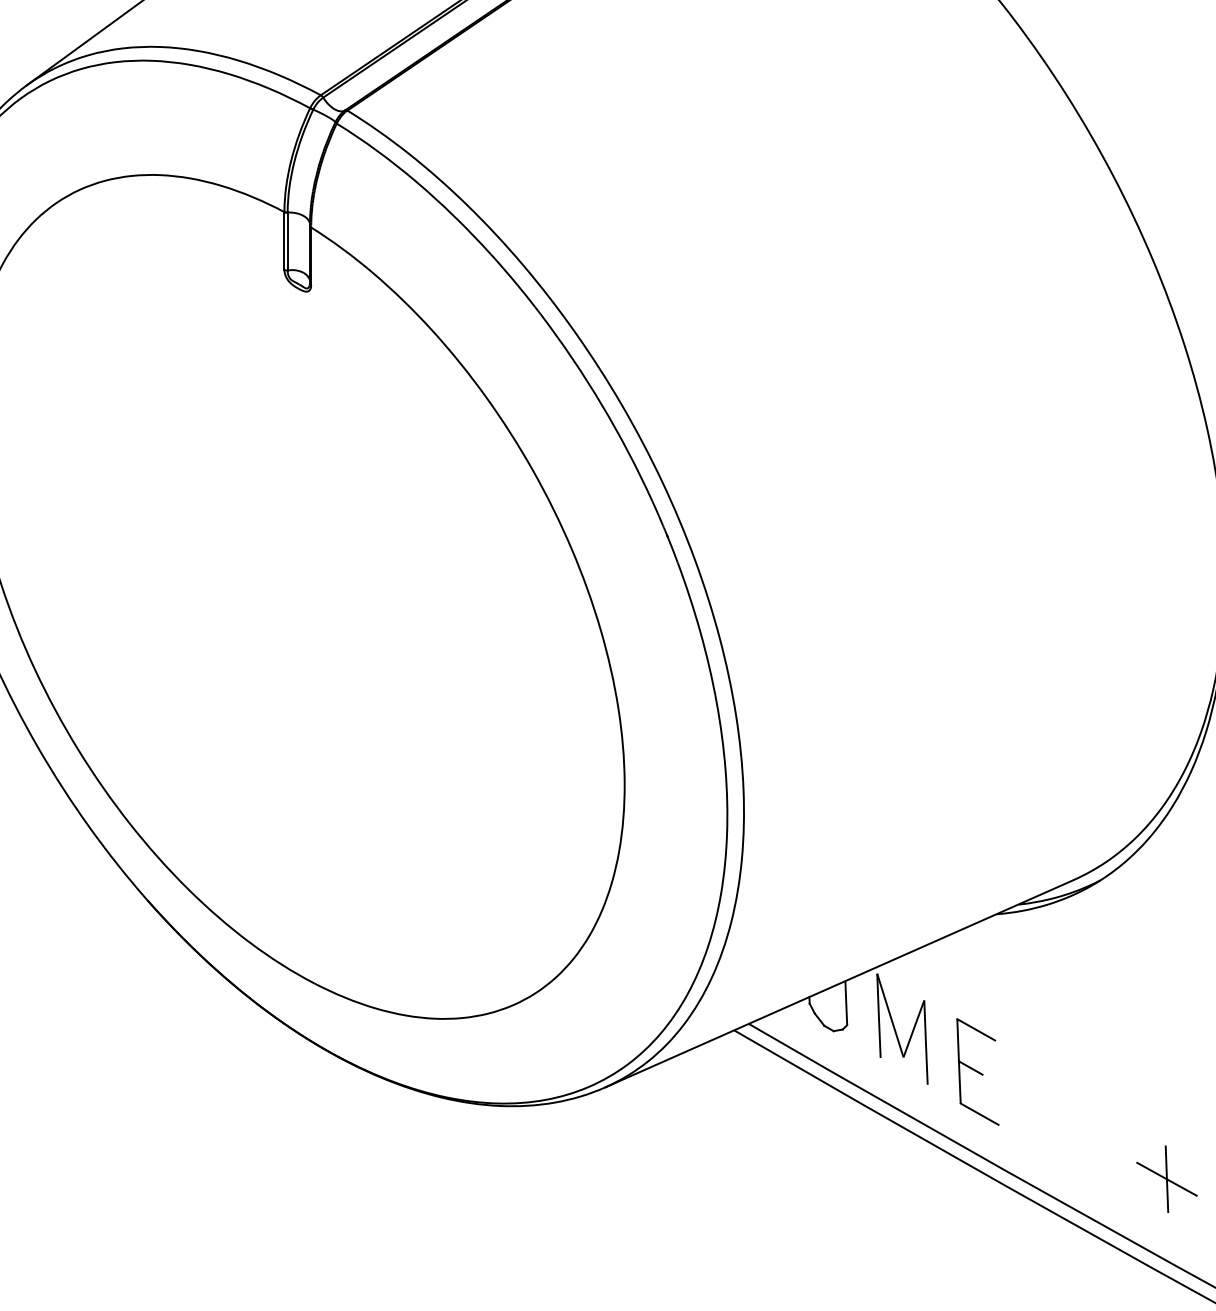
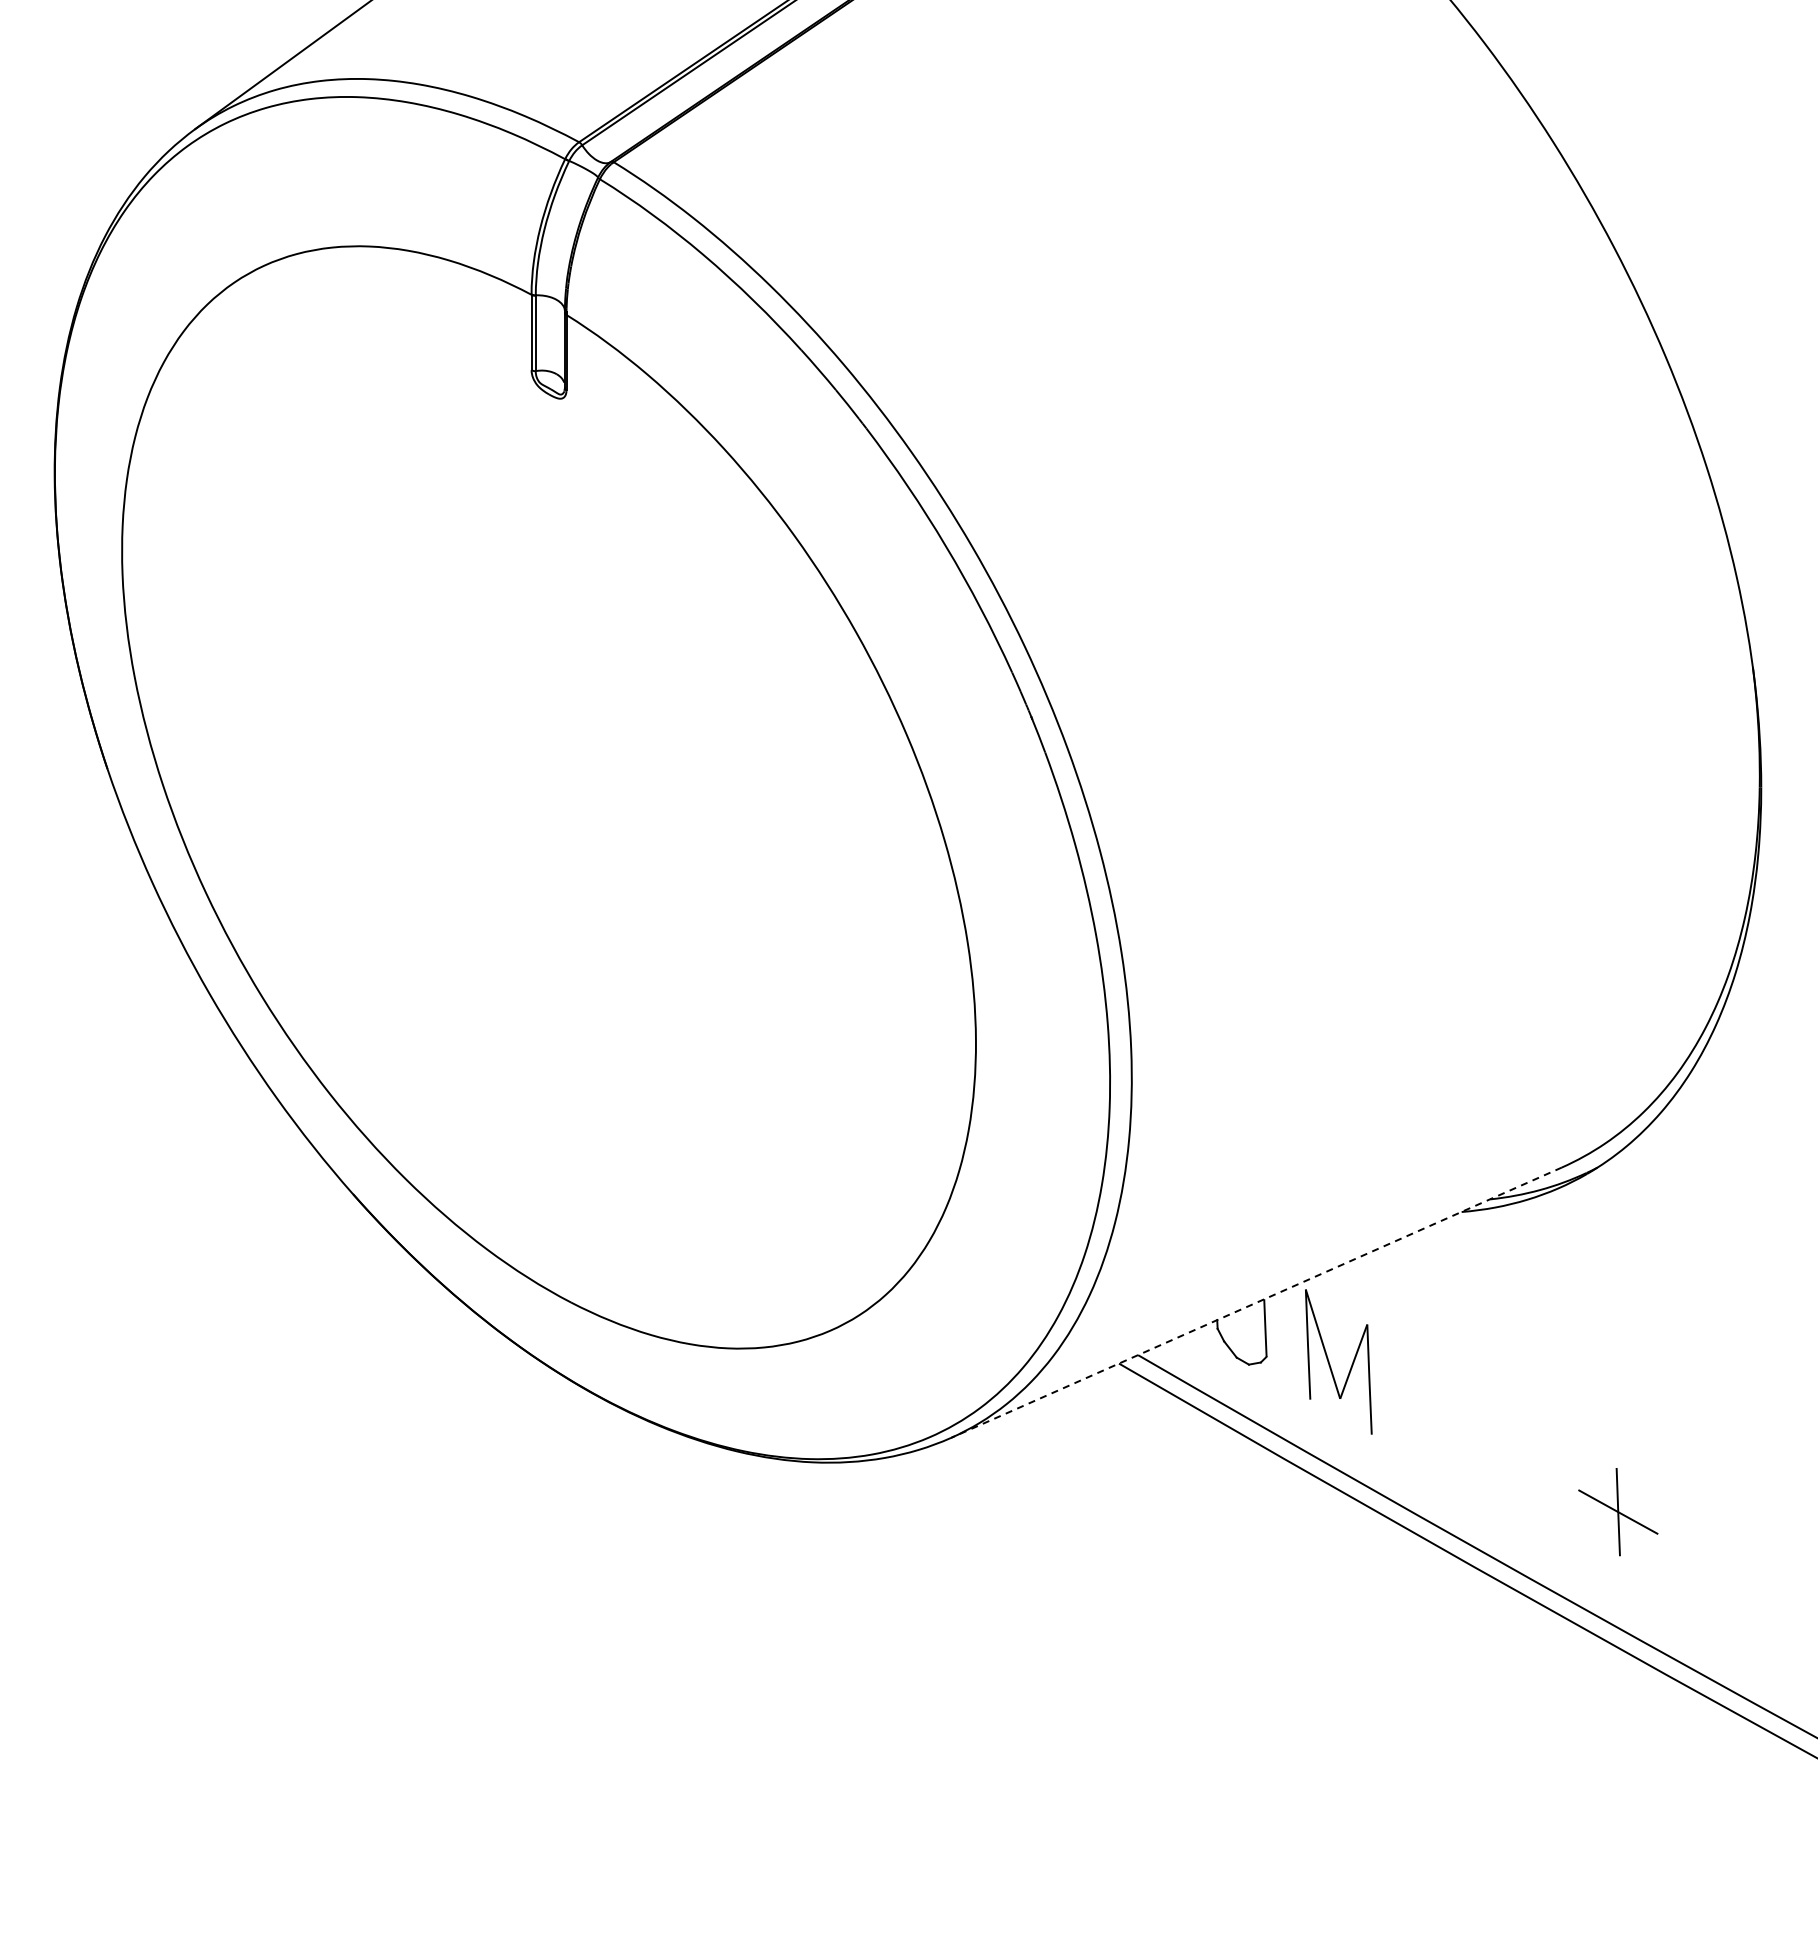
line: (838, 983) -> (1255, 1302), solid -> dashed
part: (978, 1071) -> (1437, 1417), removed
part: (1167, 1179) -> (1618, 1512), moved

